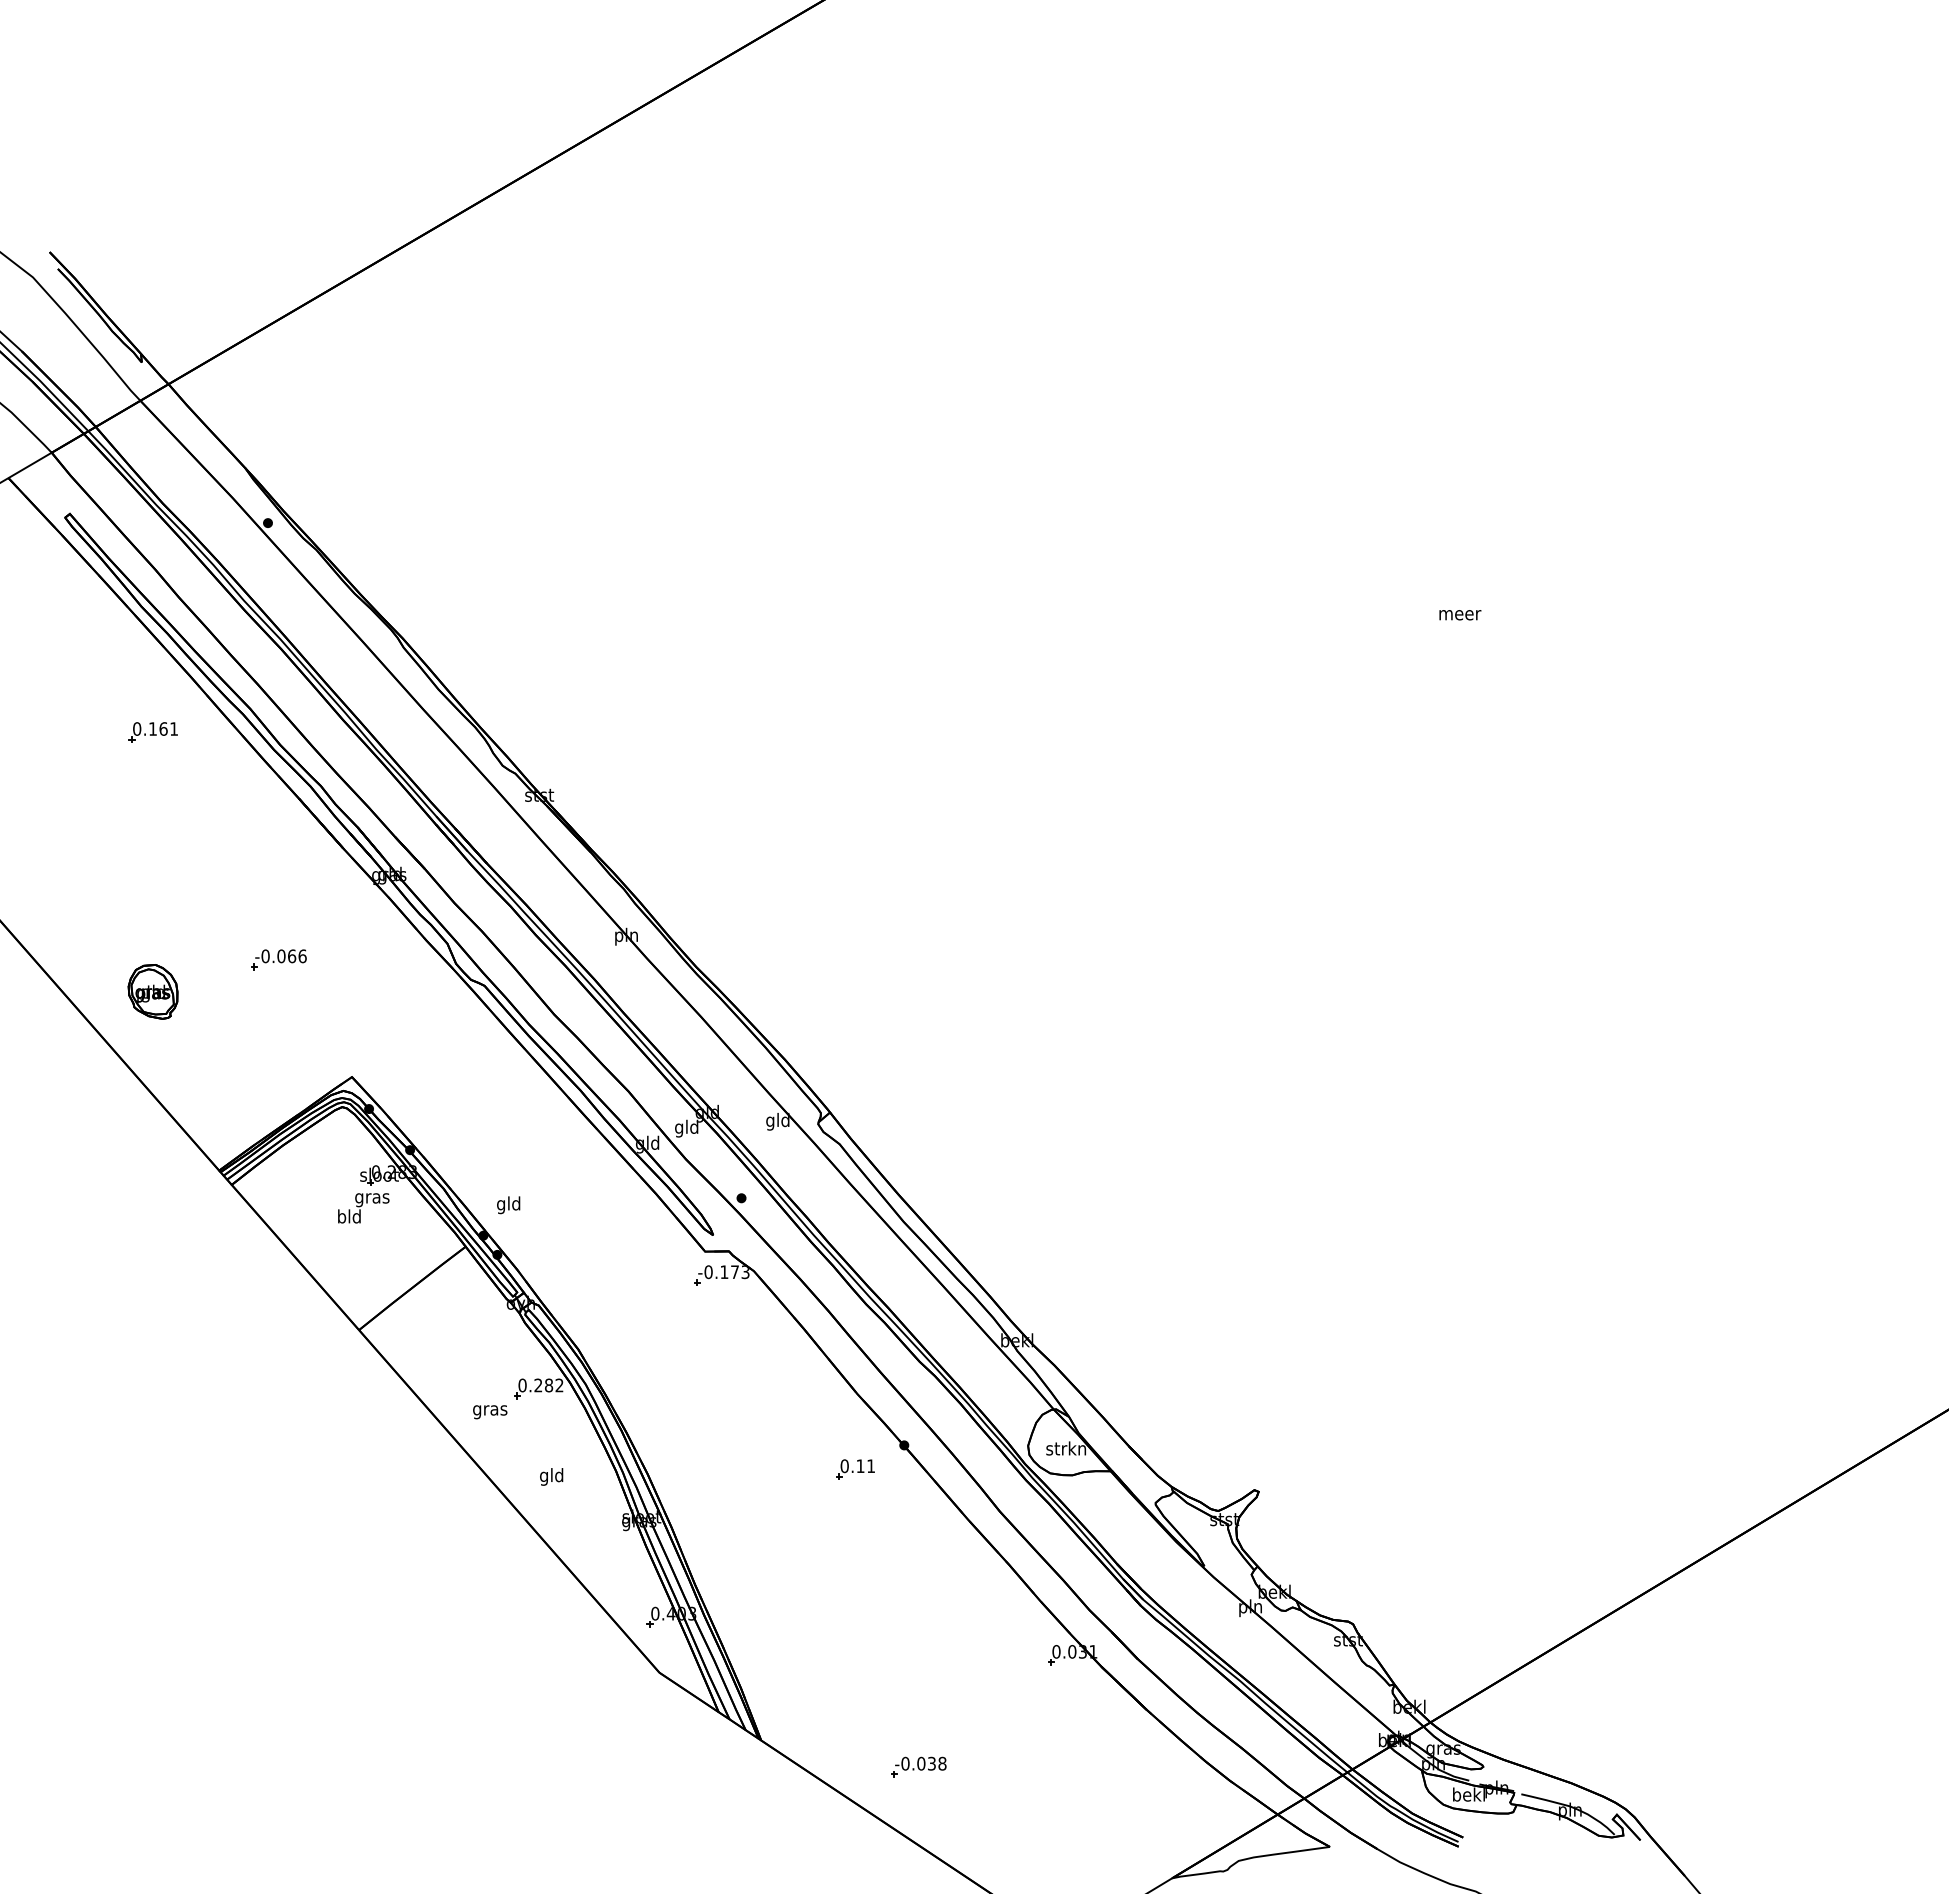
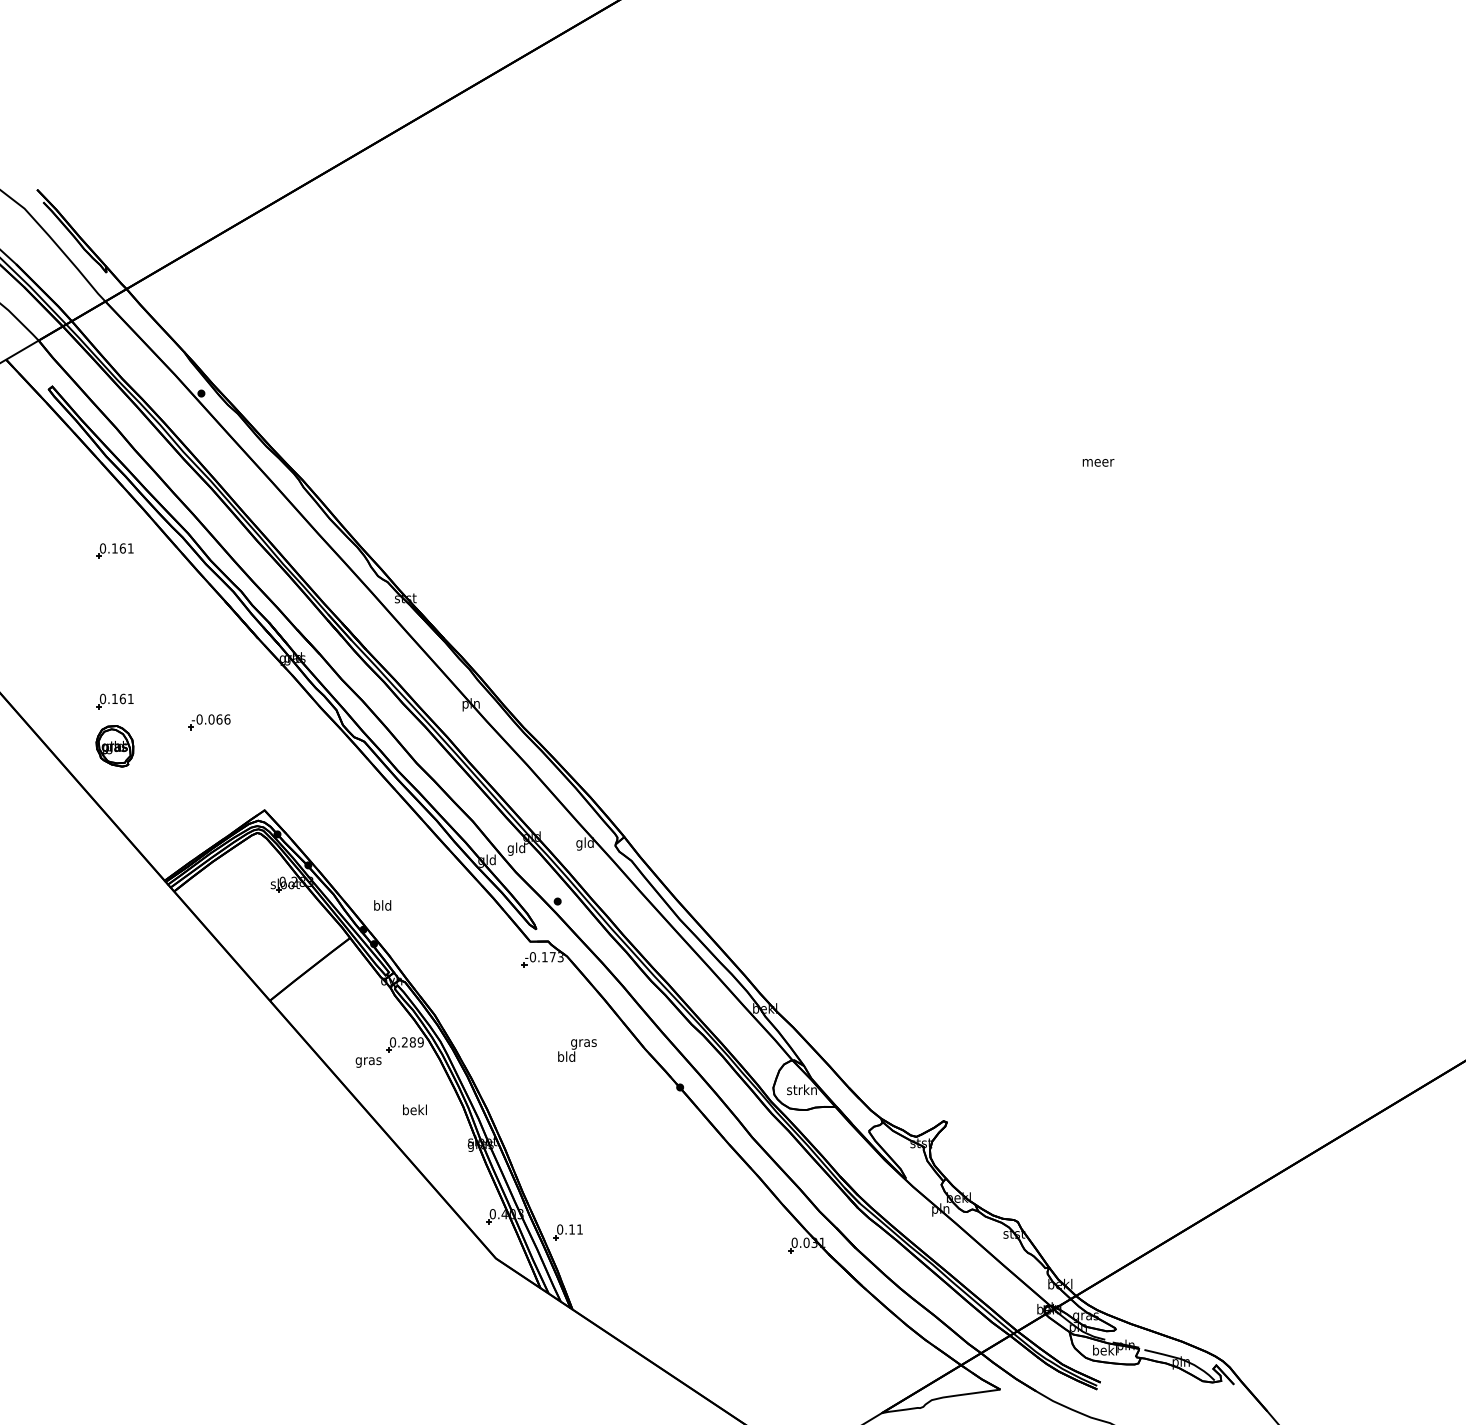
part: (152, 932) -> (114, 701), added
text: (501, 1205) -> (377, 906), gld -> bld
text: (363, 1208) -> (577, 1050), moved
text: (559, 1385) -> (420, 1042), 0.282 -> 0.289
part: (855, 1469) -> (568, 1232), moved
text: (551, 1476) -> (414, 1110), gld -> bekl
part: (918, 1766) -> (690, 1329), removed

